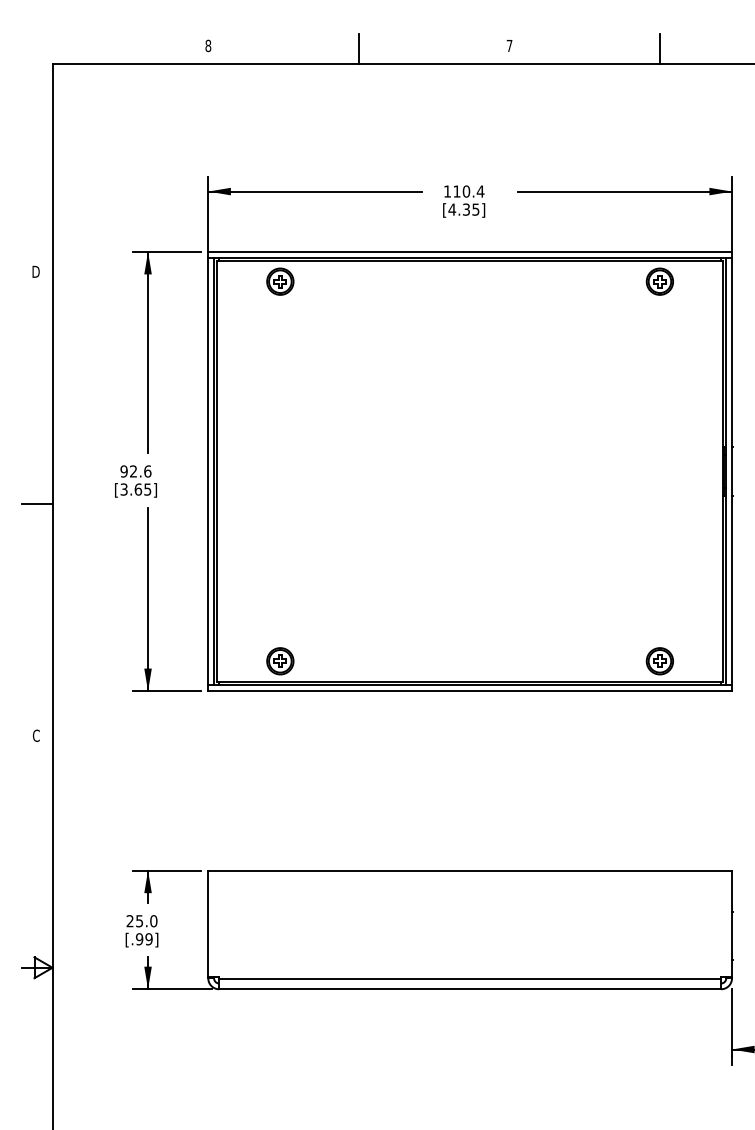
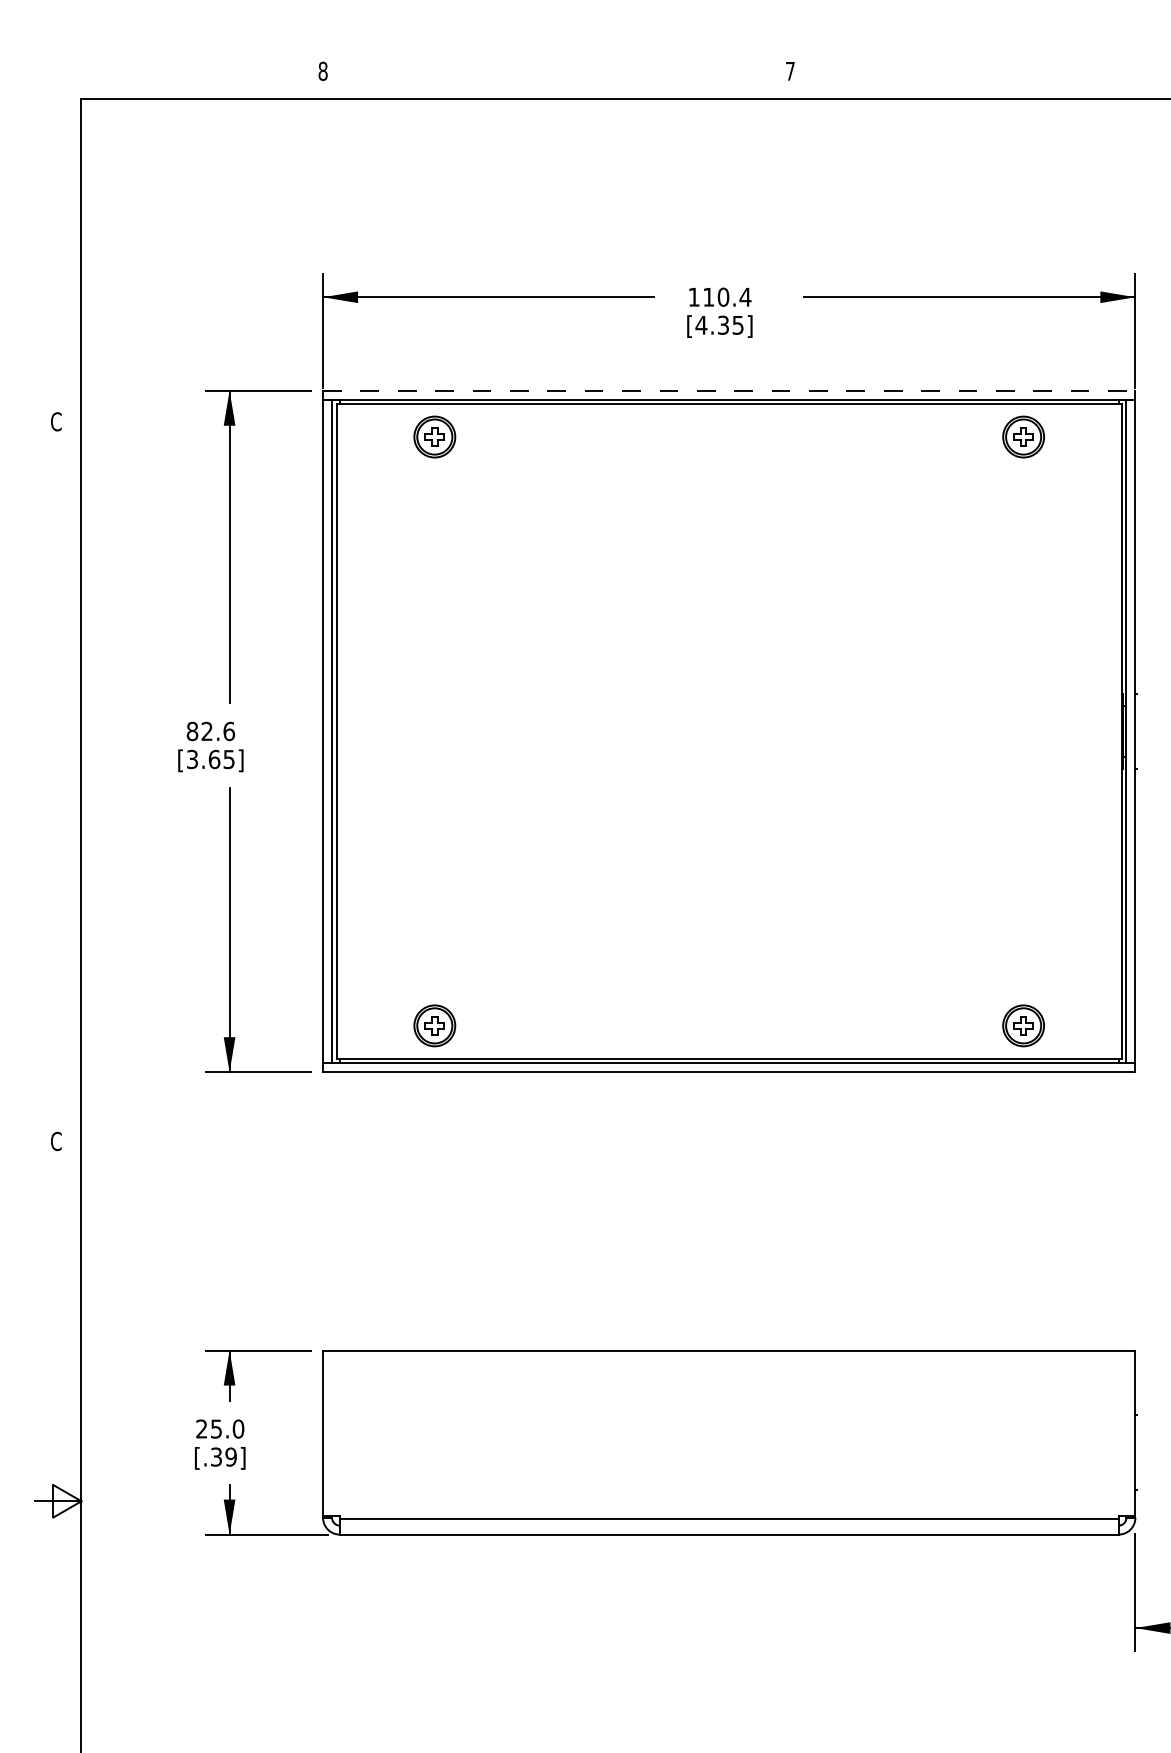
line: (359, 48) -> (557, 75), removed
line: (660, 48) -> (1024, 75), removed
line: (470, 251) -> (729, 390), solid -> dashed
text: (35, 271) -> (54, 421), D -> C
text: (123, 471) -> (191, 731), 92.6 -> 82.6
line: (37, 503) -> (58, 781), removed
text: (139, 939) -> (216, 1457), [.99] -> [.39]

